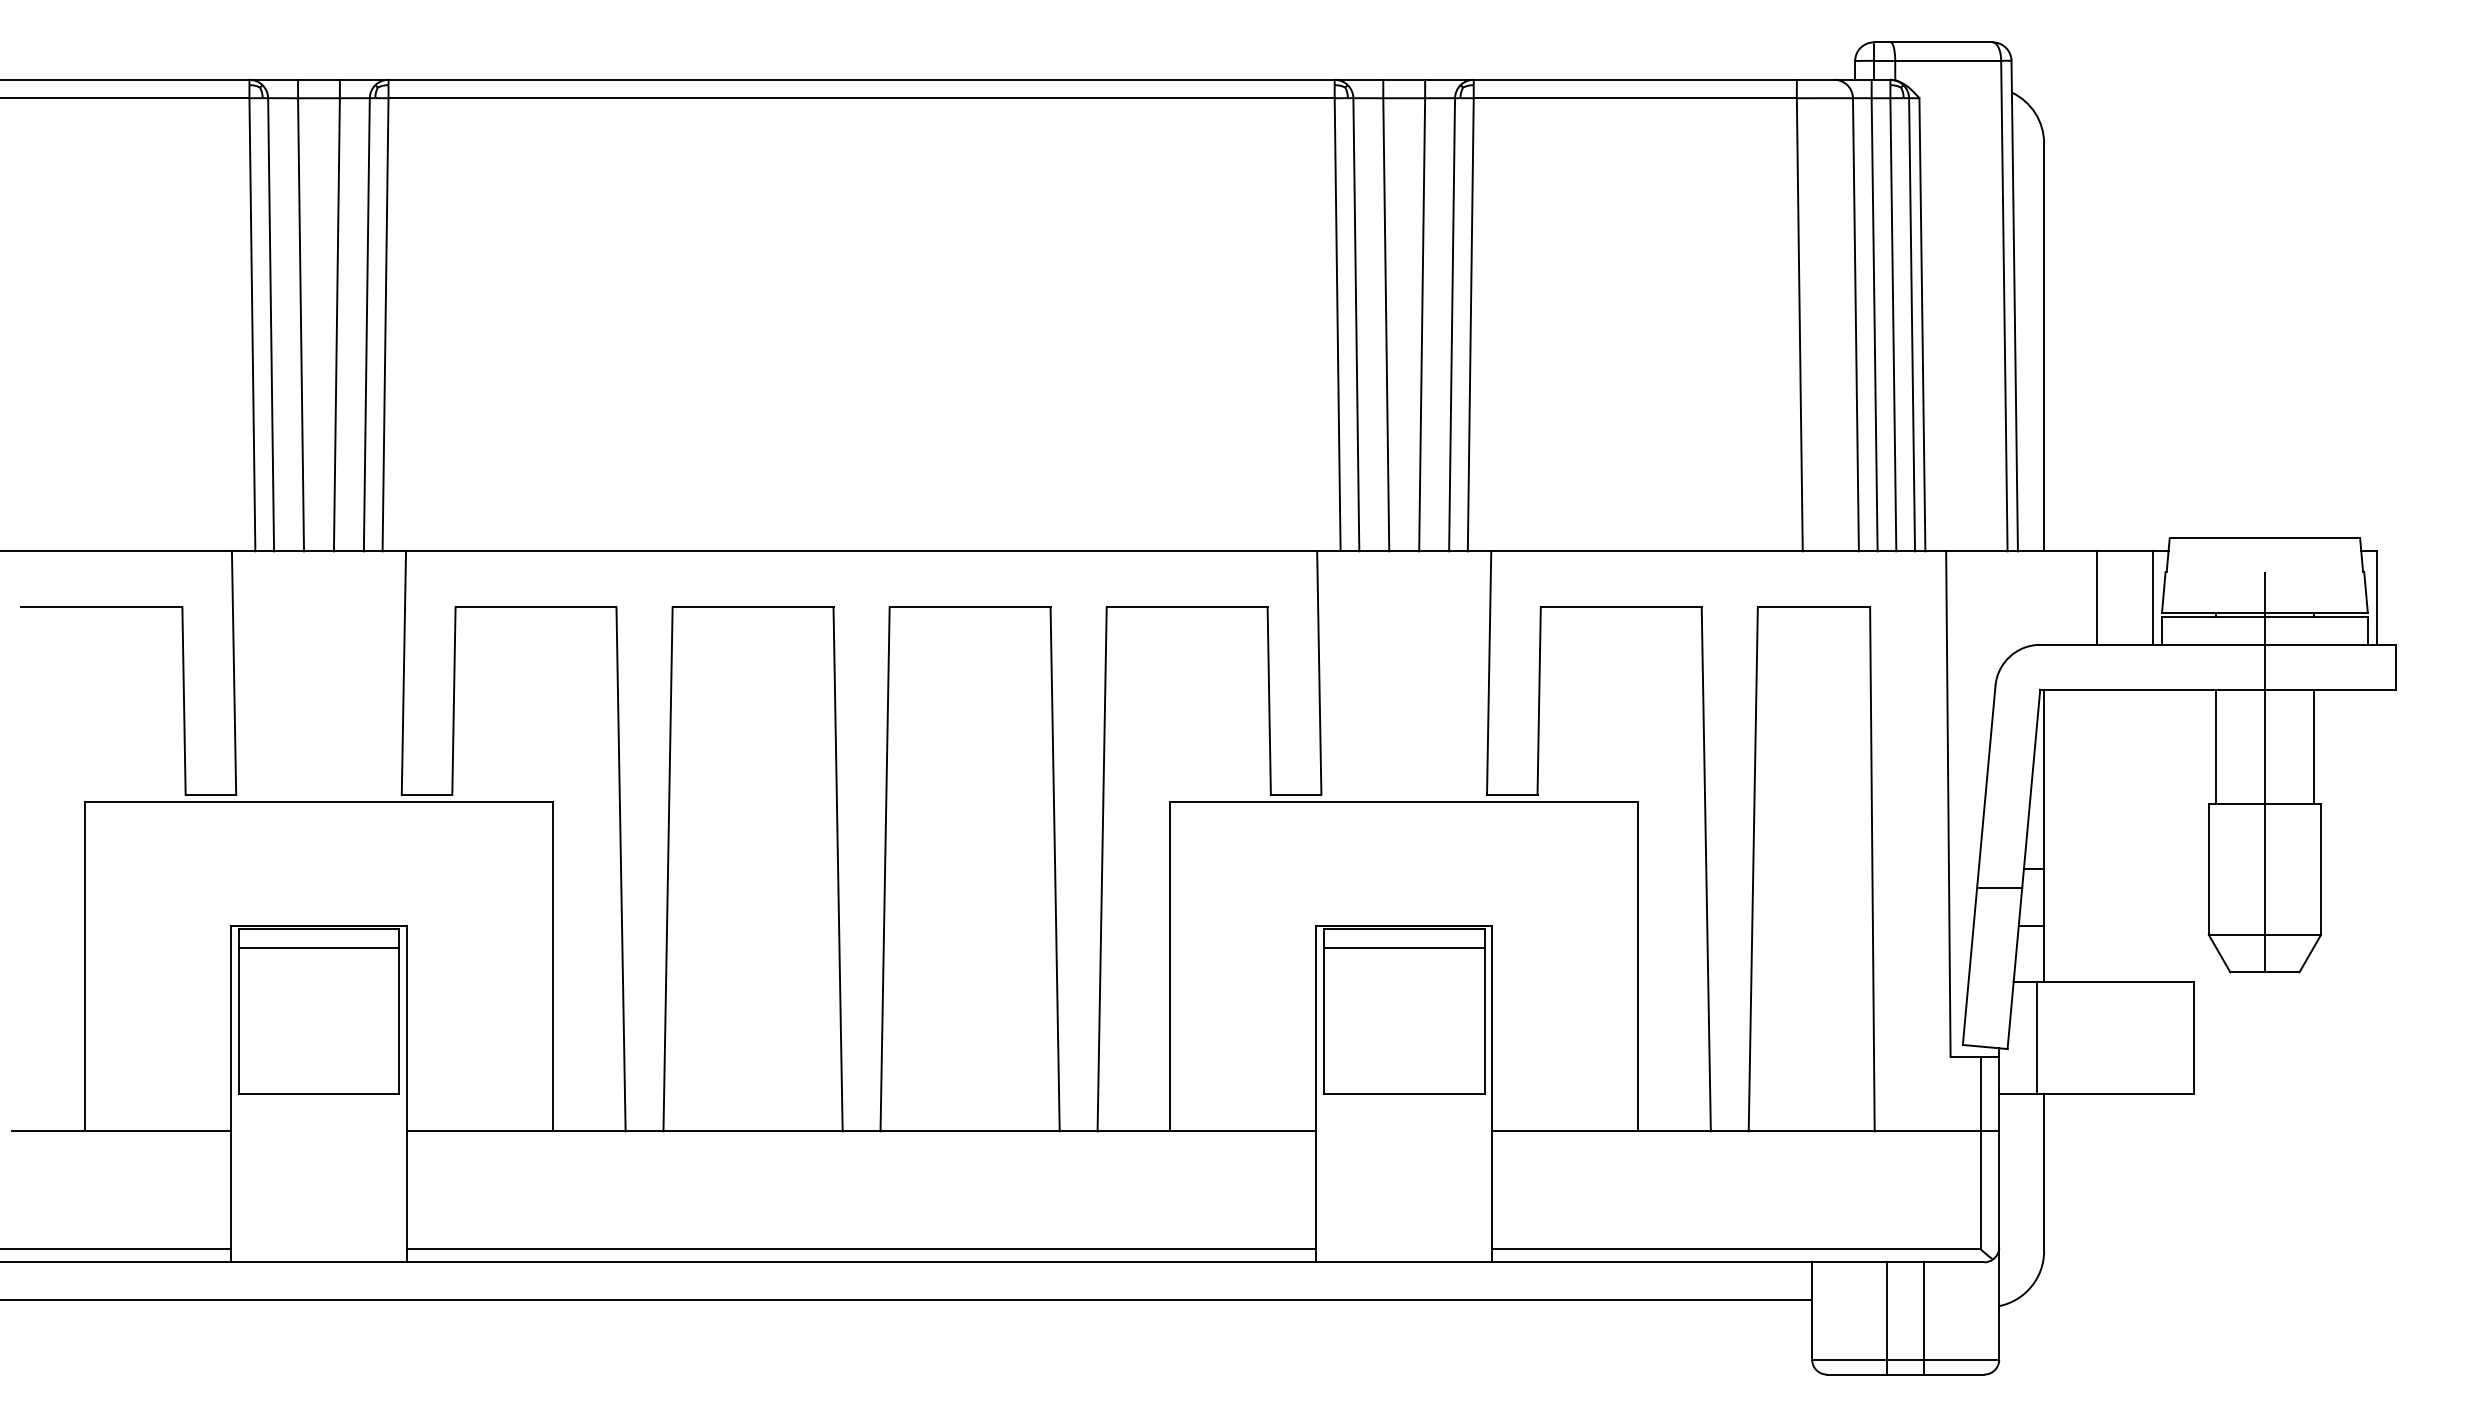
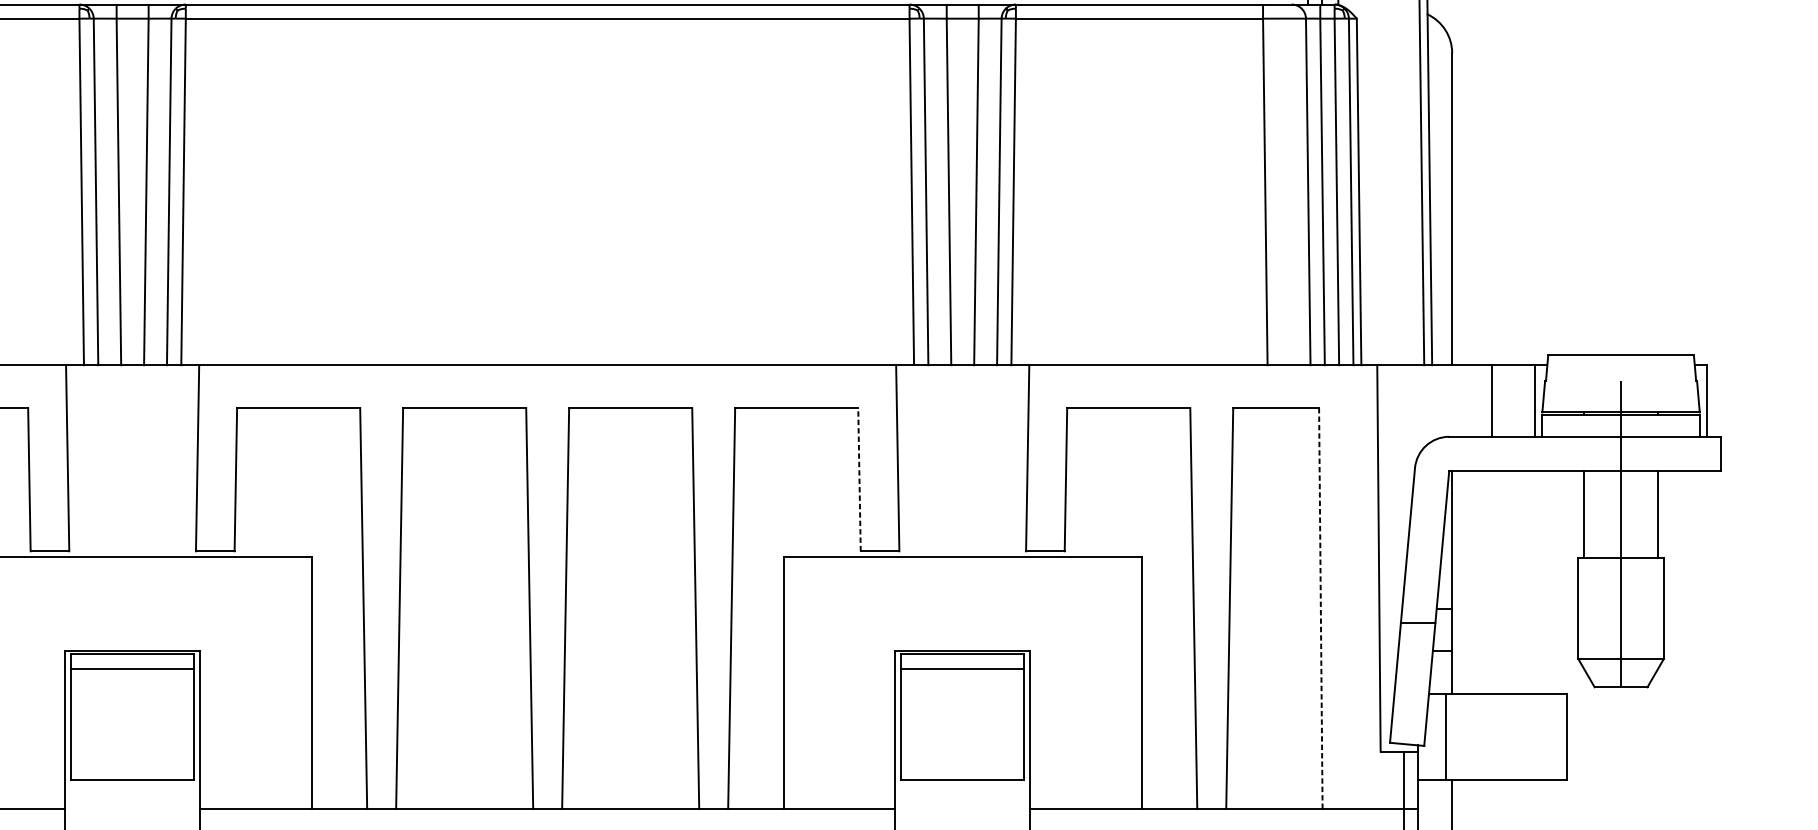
line: (1269, 701) -> (859, 480), solid -> dashed
line: (1872, 869) -> (1320, 608), solid -> dashed

